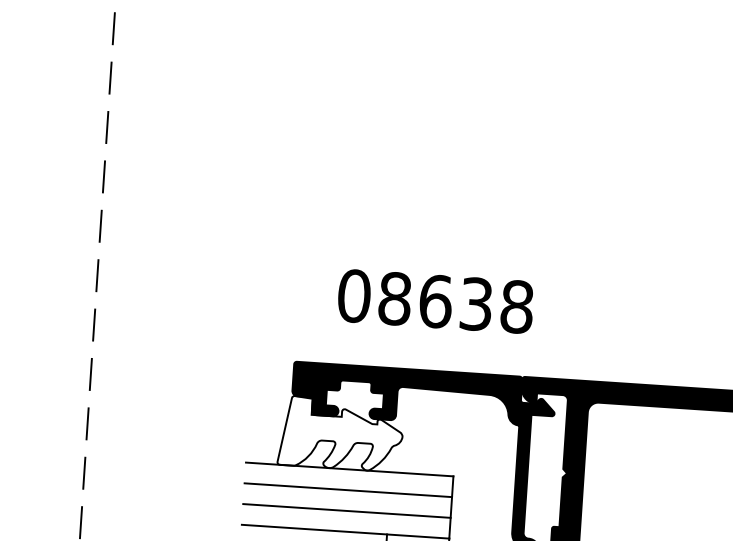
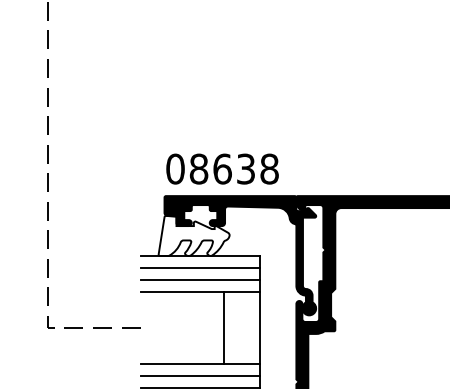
text: (435, 300) -> (222, 168), moved

